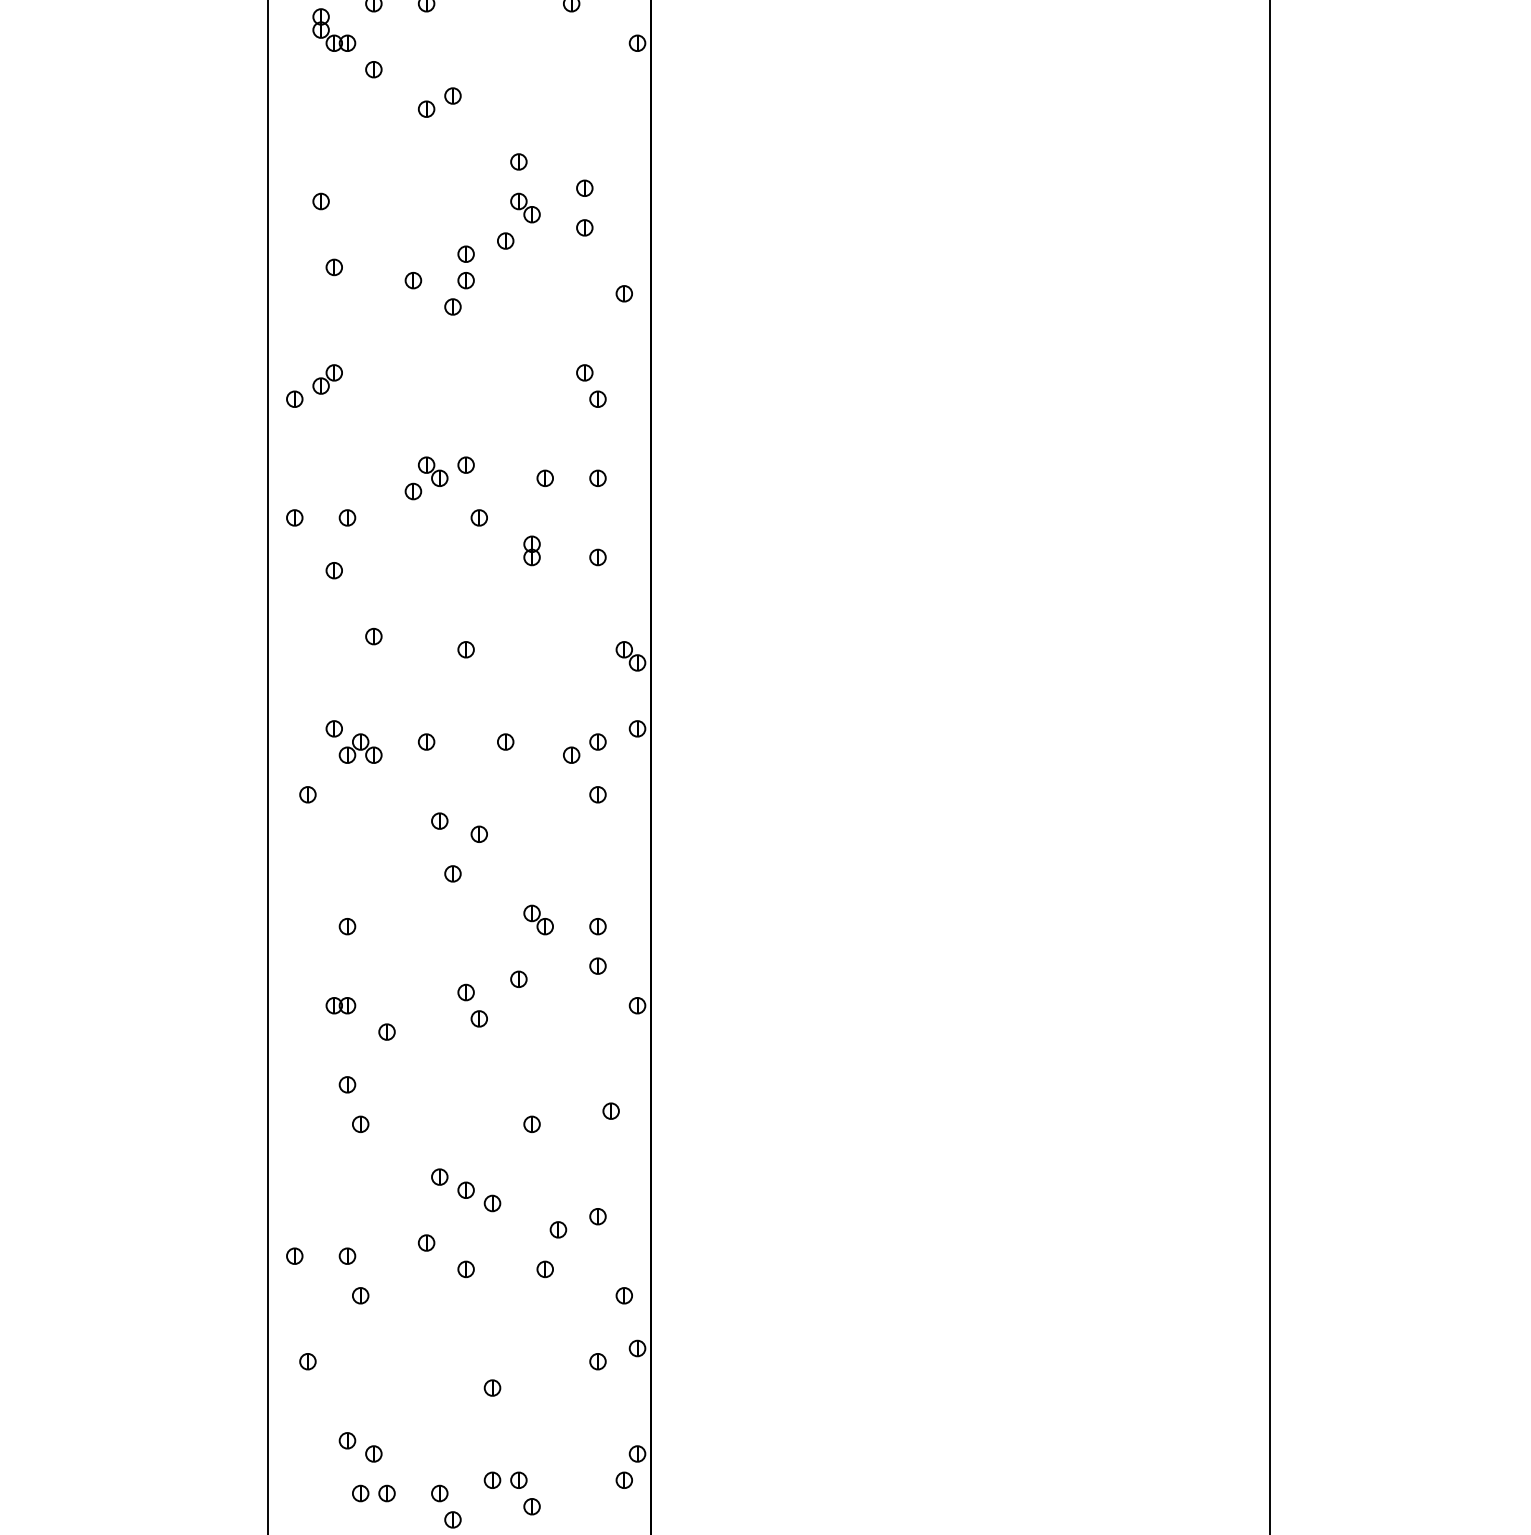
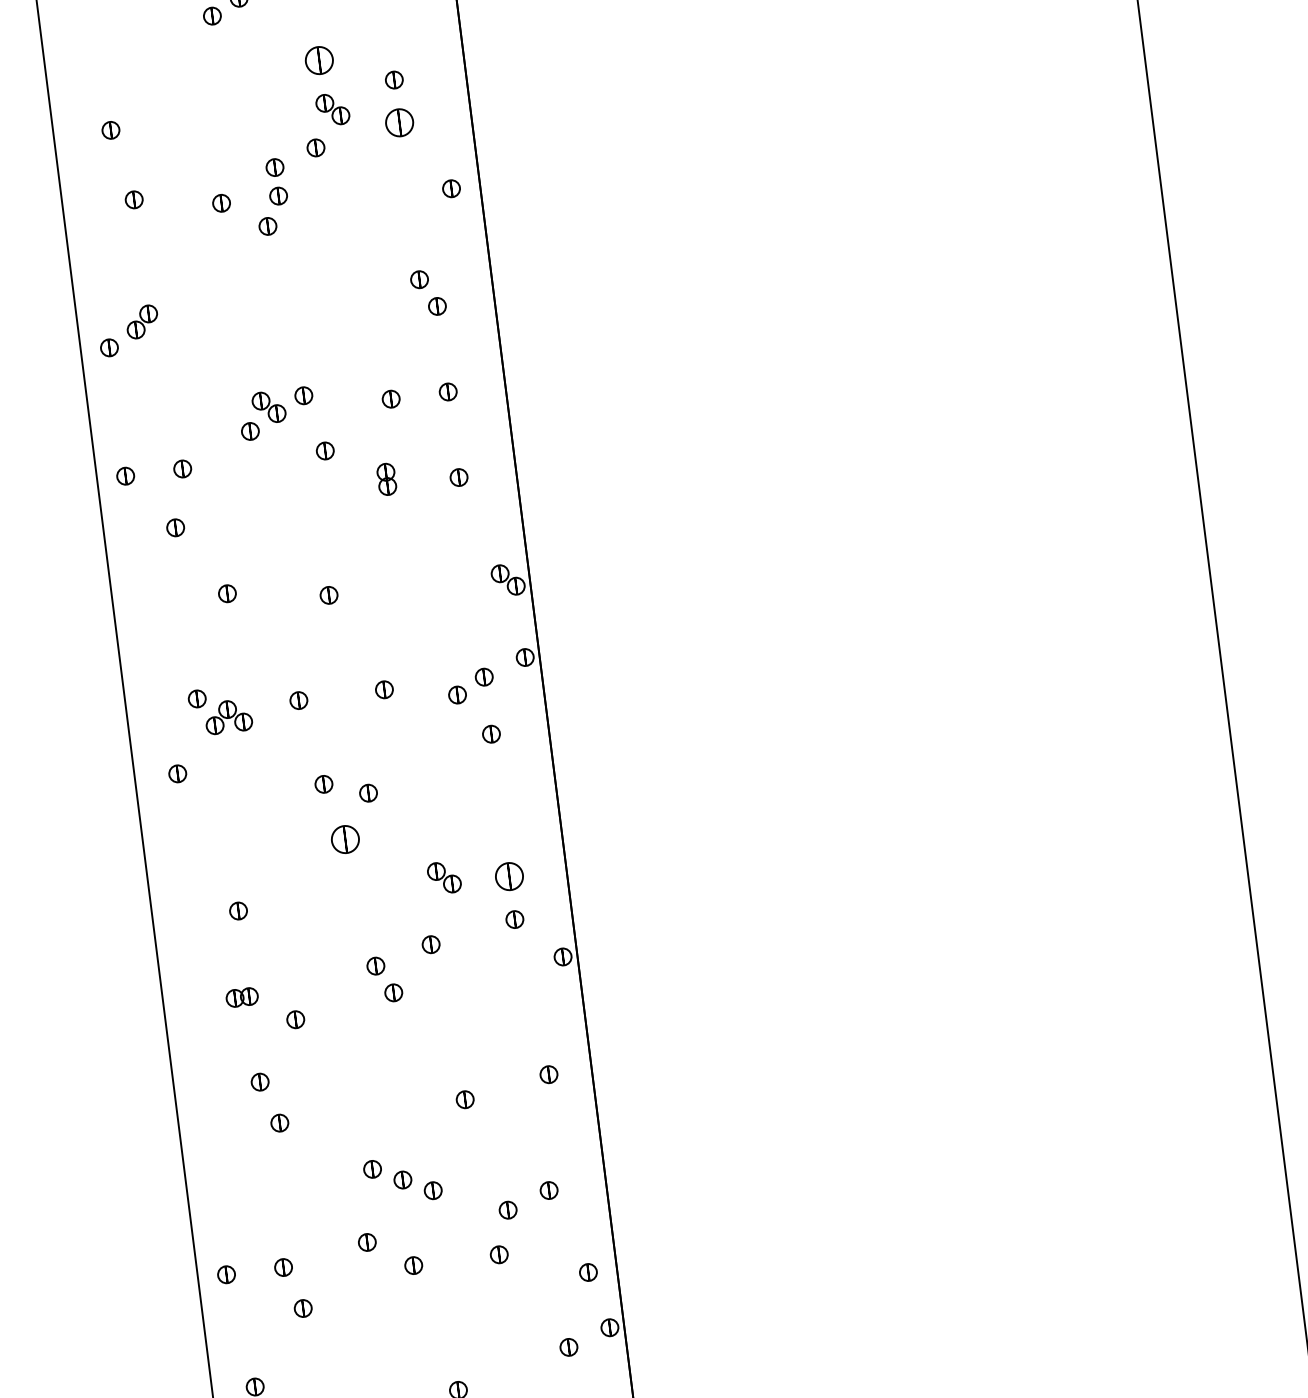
part: (518, 161) -> (318, 60), size x1.6
part: (584, 227) -> (399, 122), size x1.6
part: (452, 873) -> (344, 839), size x1.6
part: (597, 926) -> (508, 876), size x1.6

